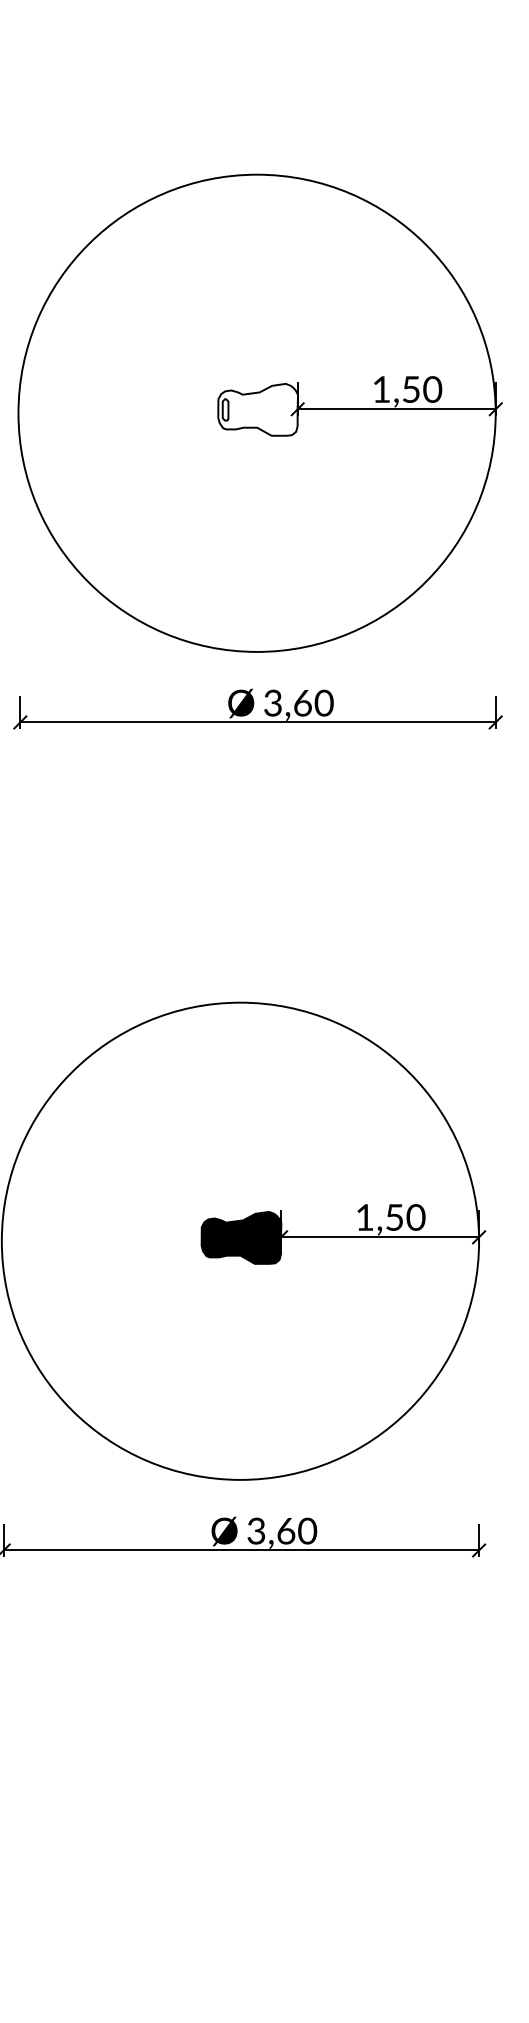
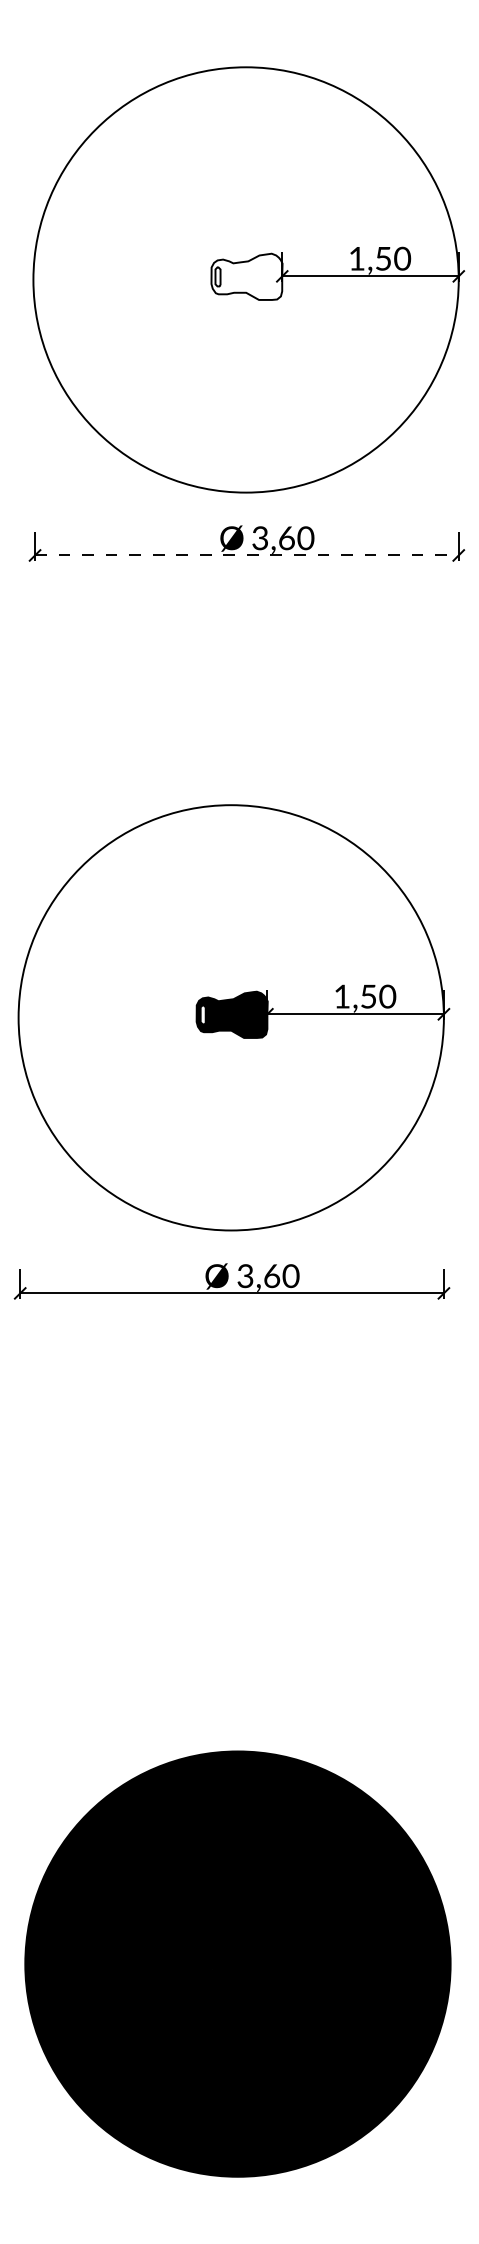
line: (257, 722) -> (246, 555), solid -> dashed
fill: (208, 1237) -> (202, 1014), removed

